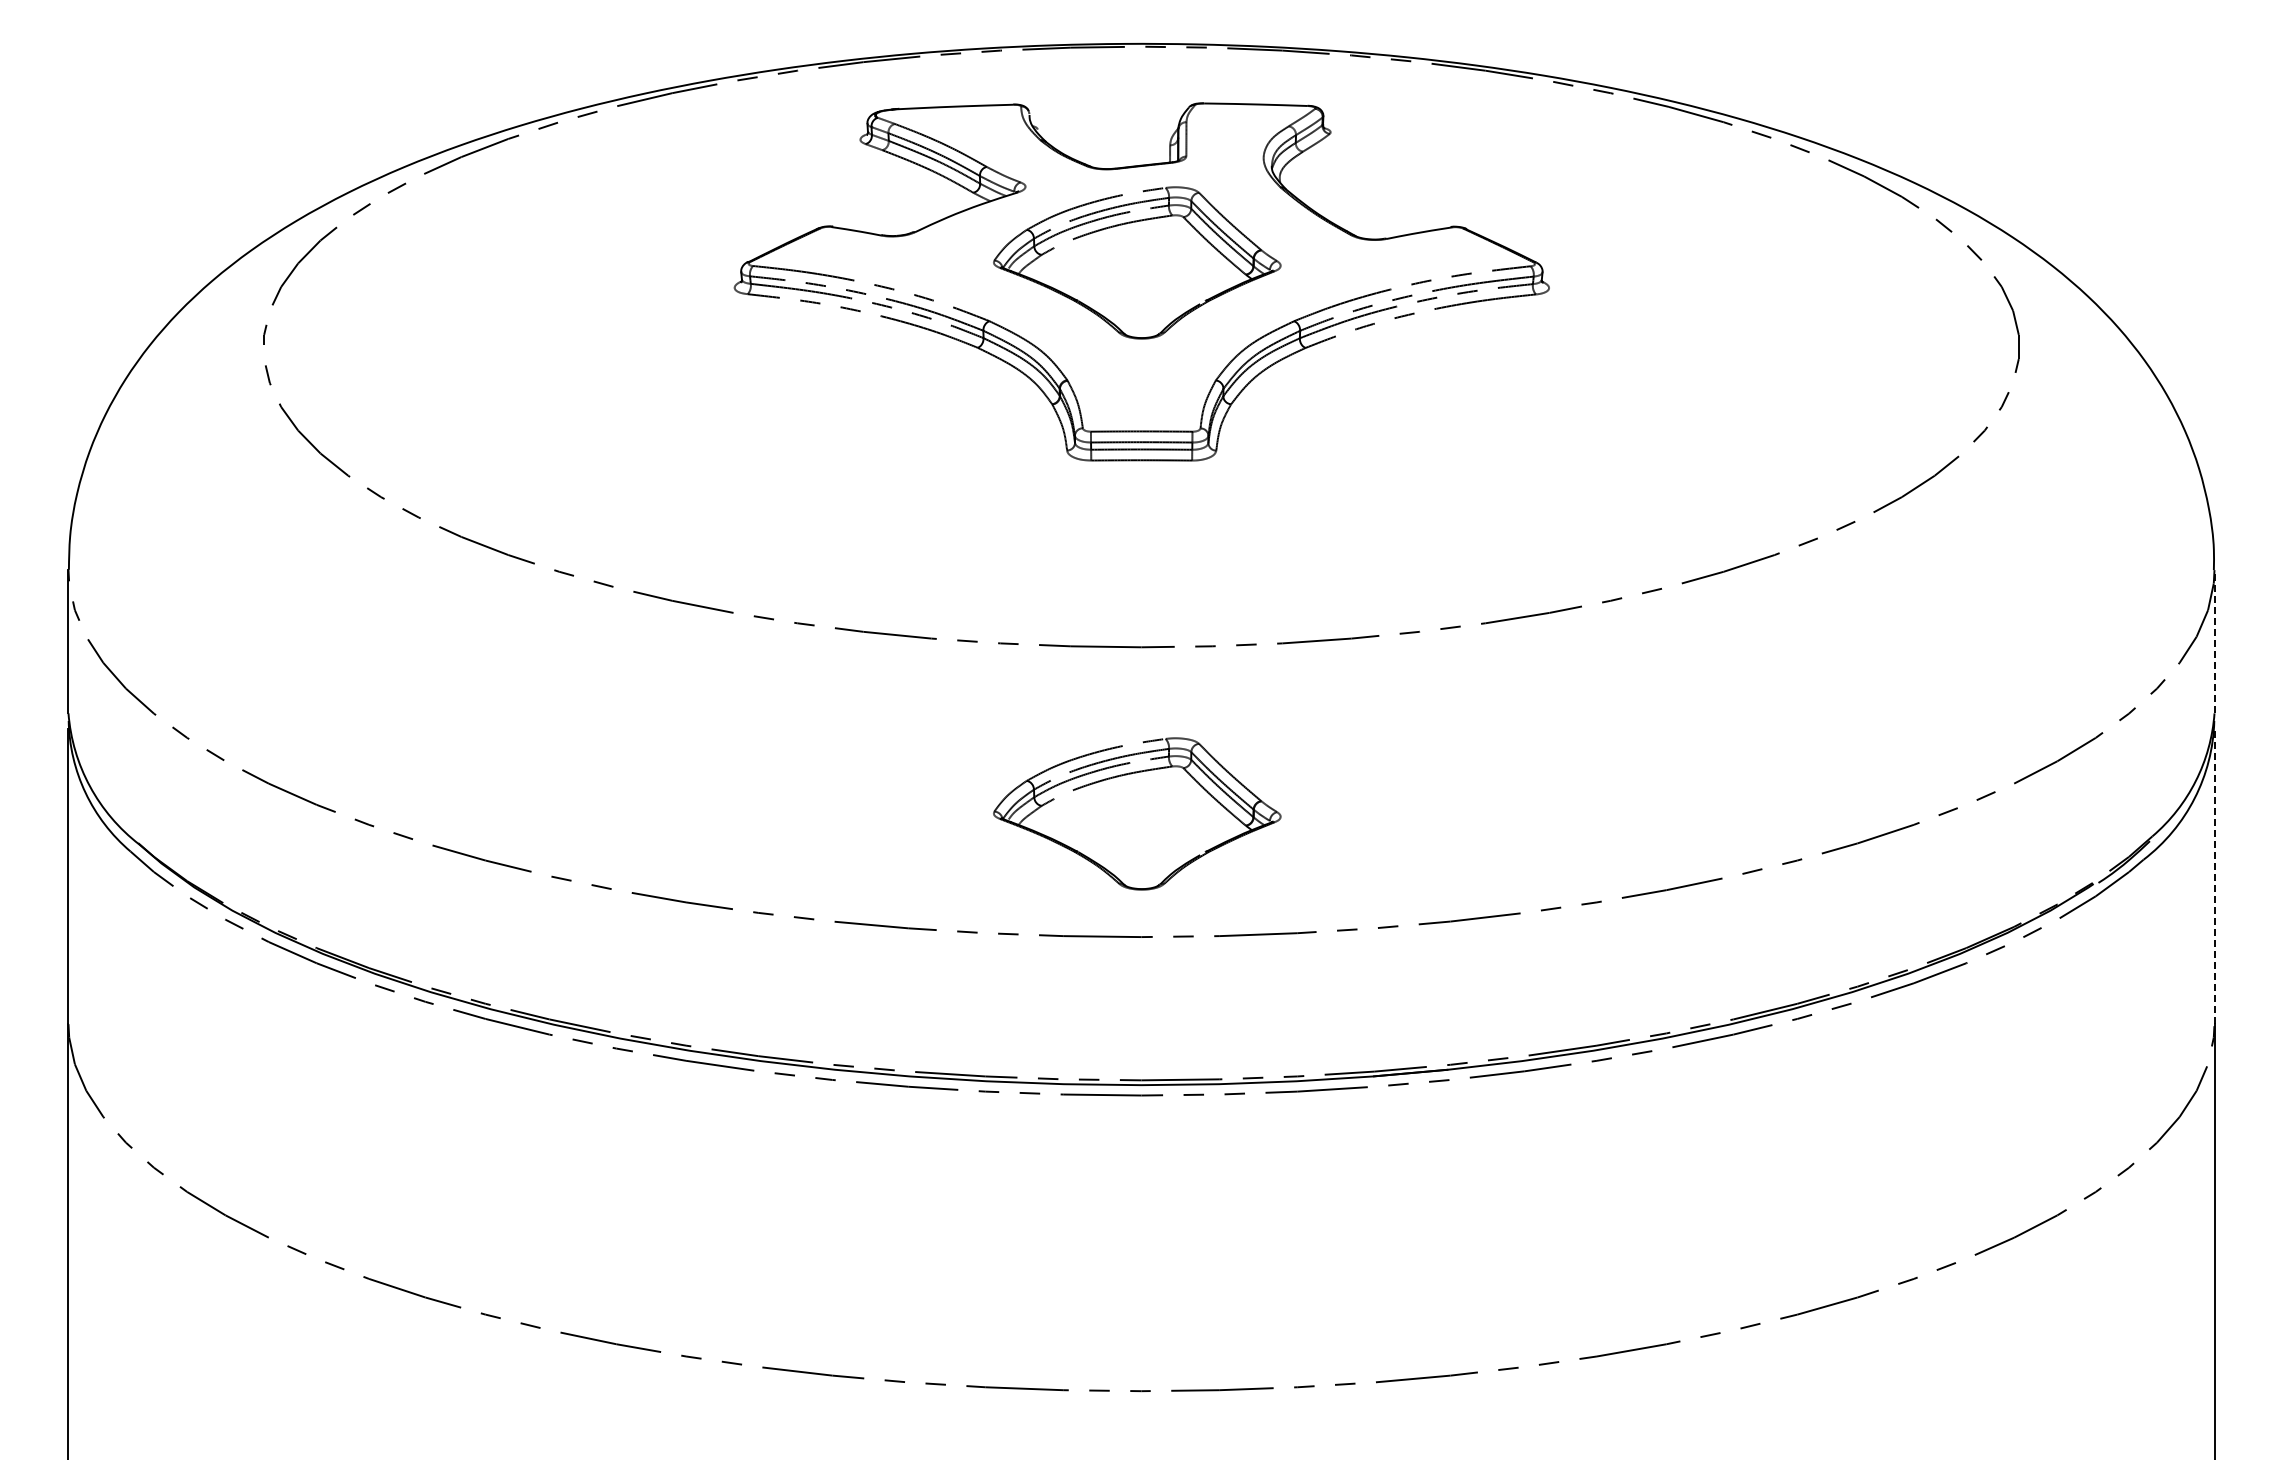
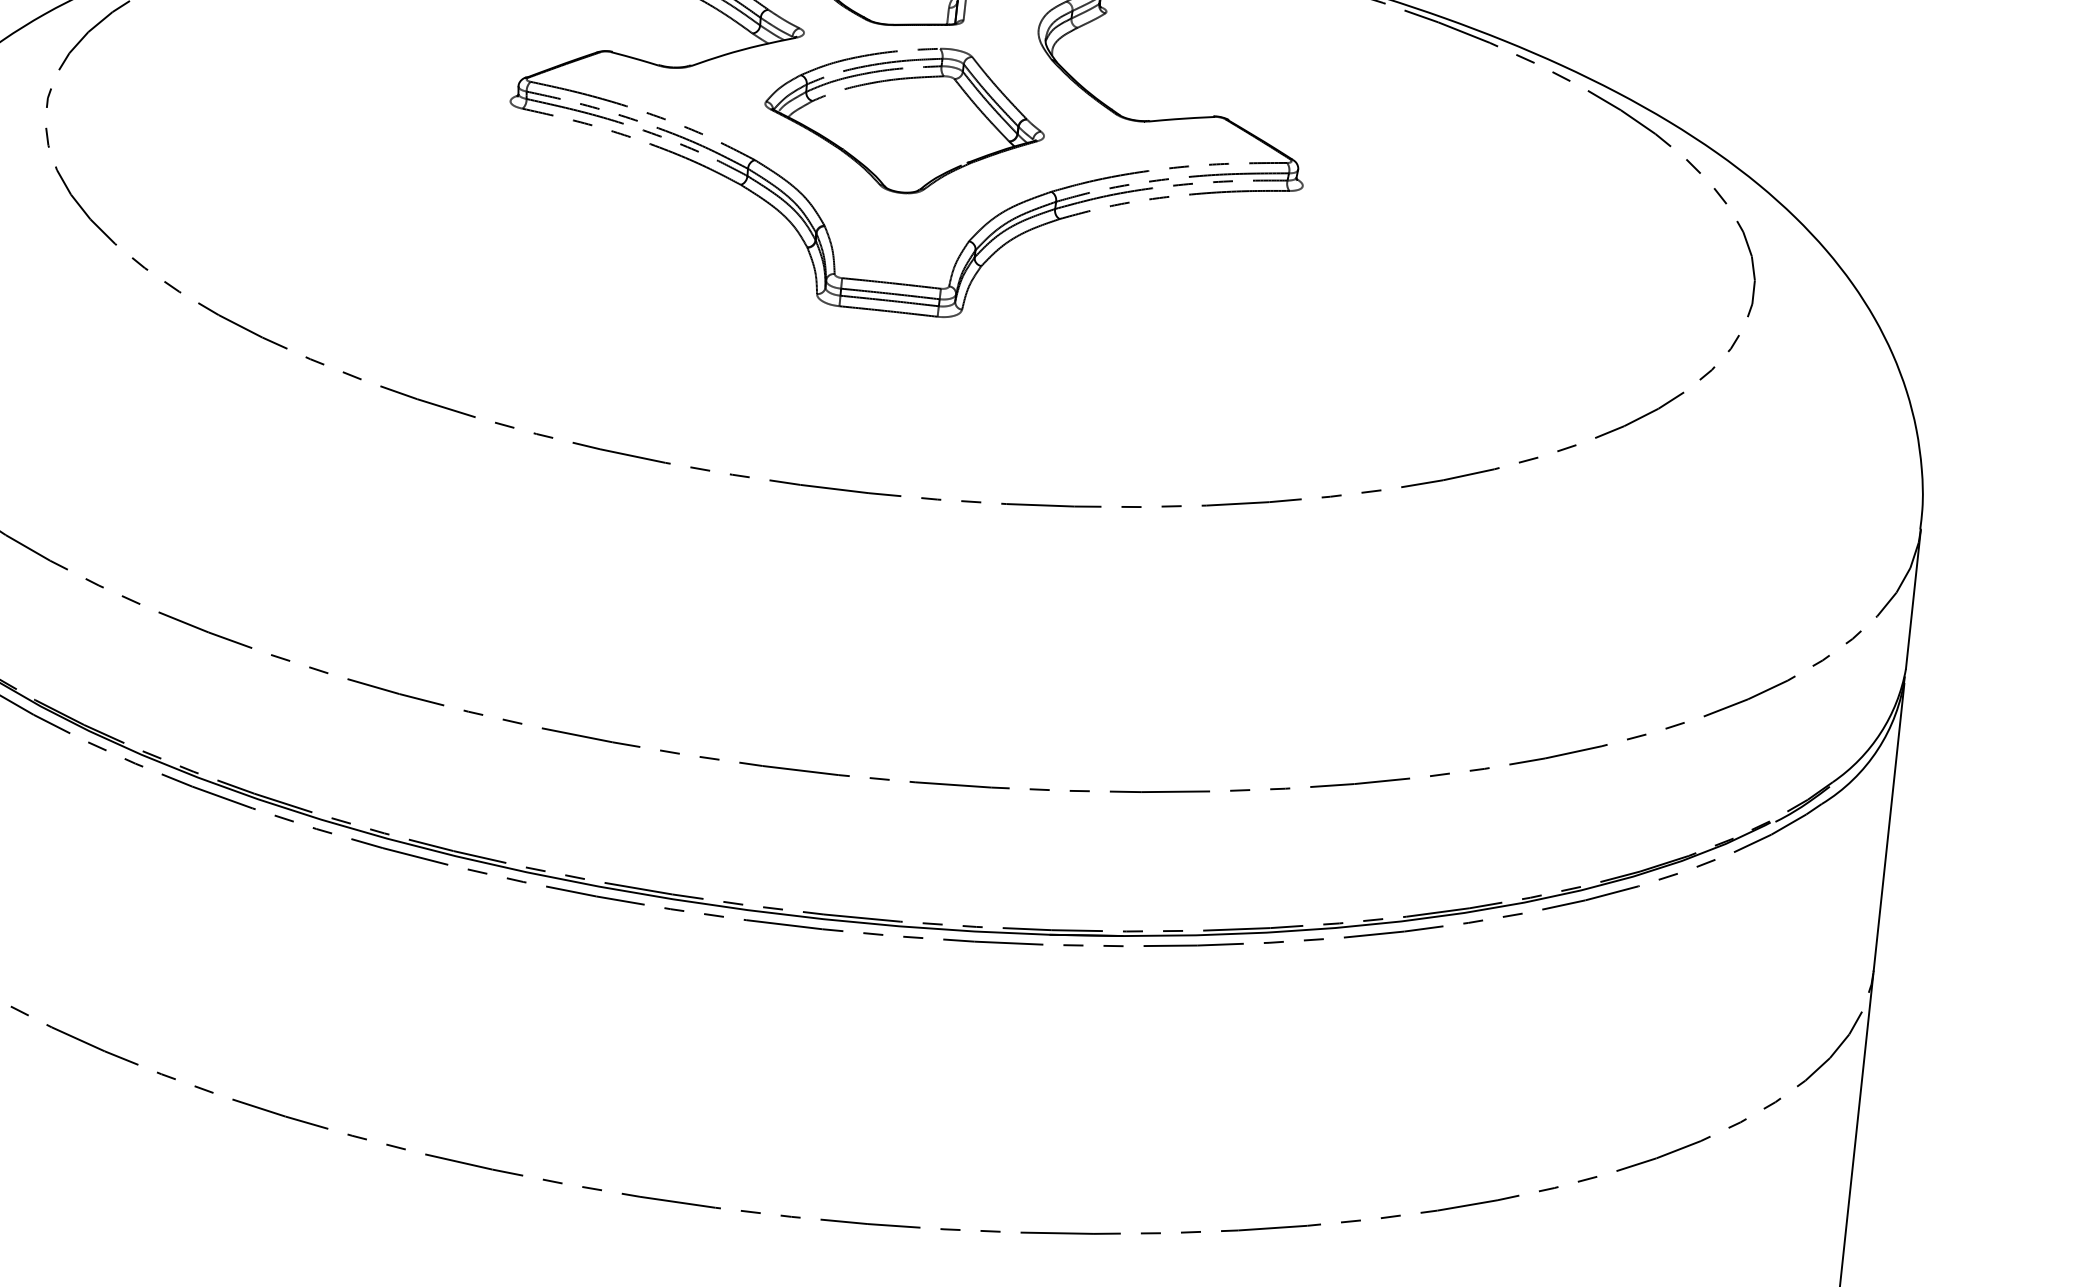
line: (2214, 641) -> (1913, 599), dashed -> solid
part: (1131, 774) -> (845, 615), removed
line: (2214, 876) -> (1888, 827), dashed -> solid

